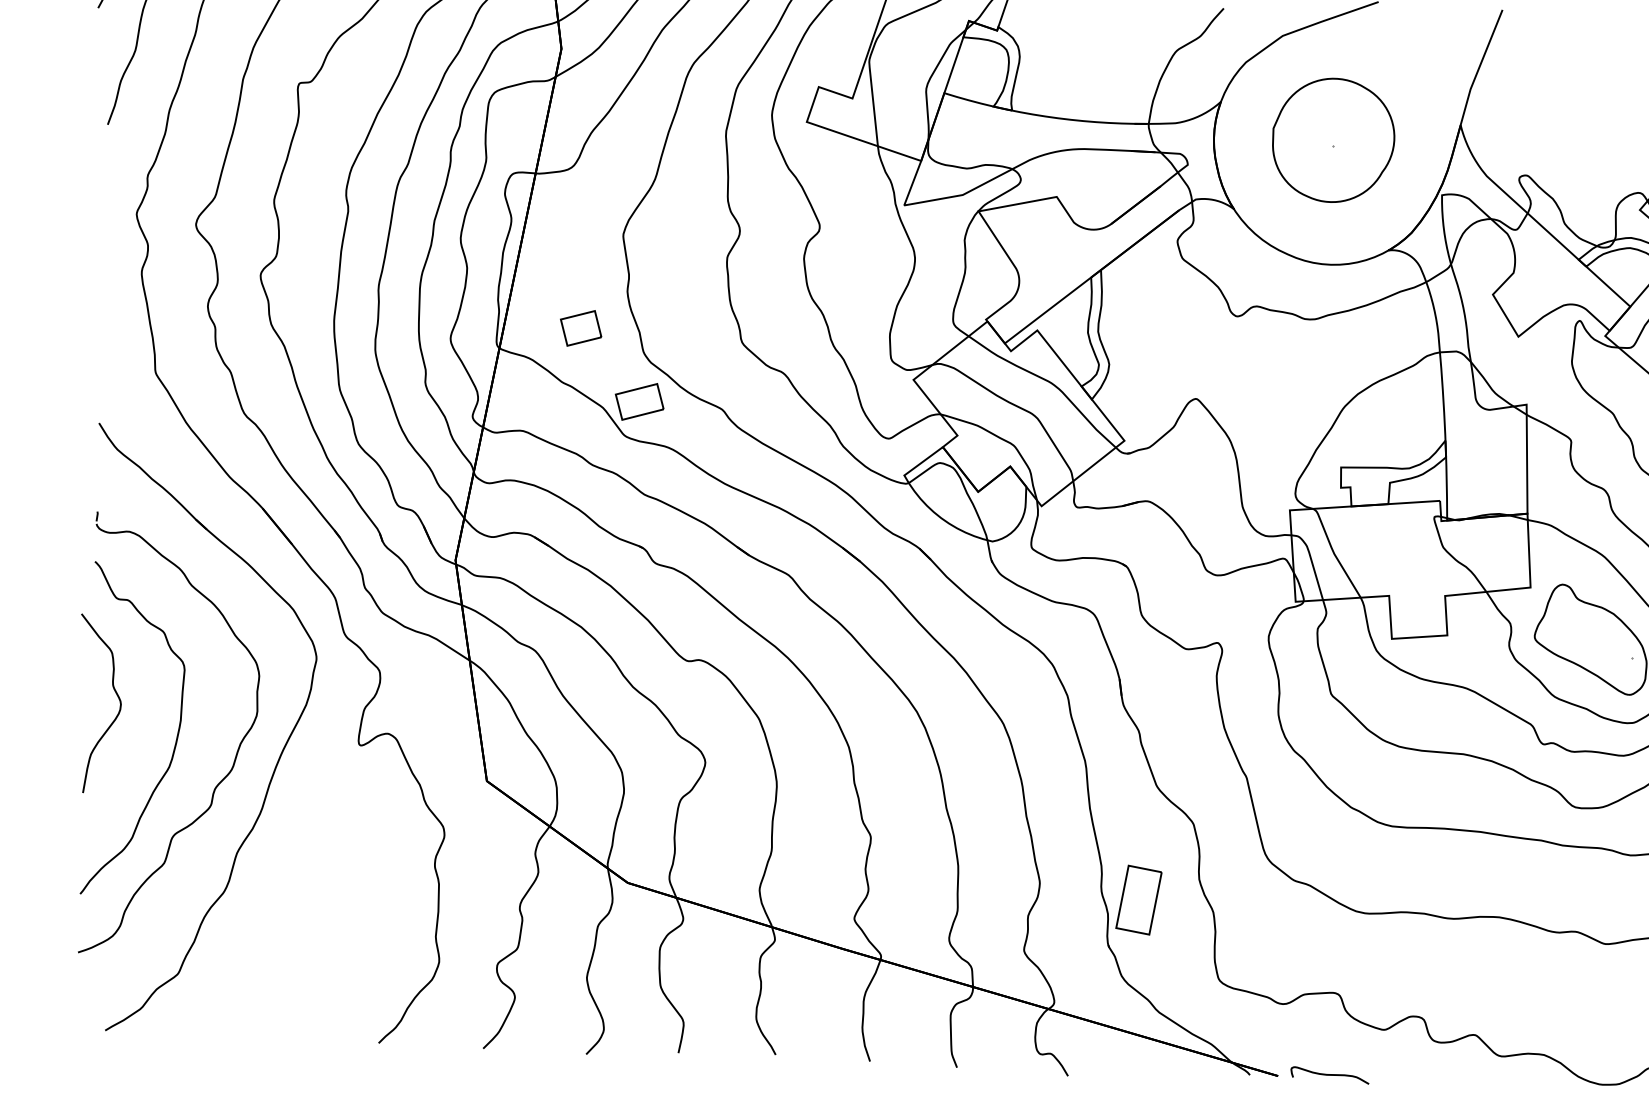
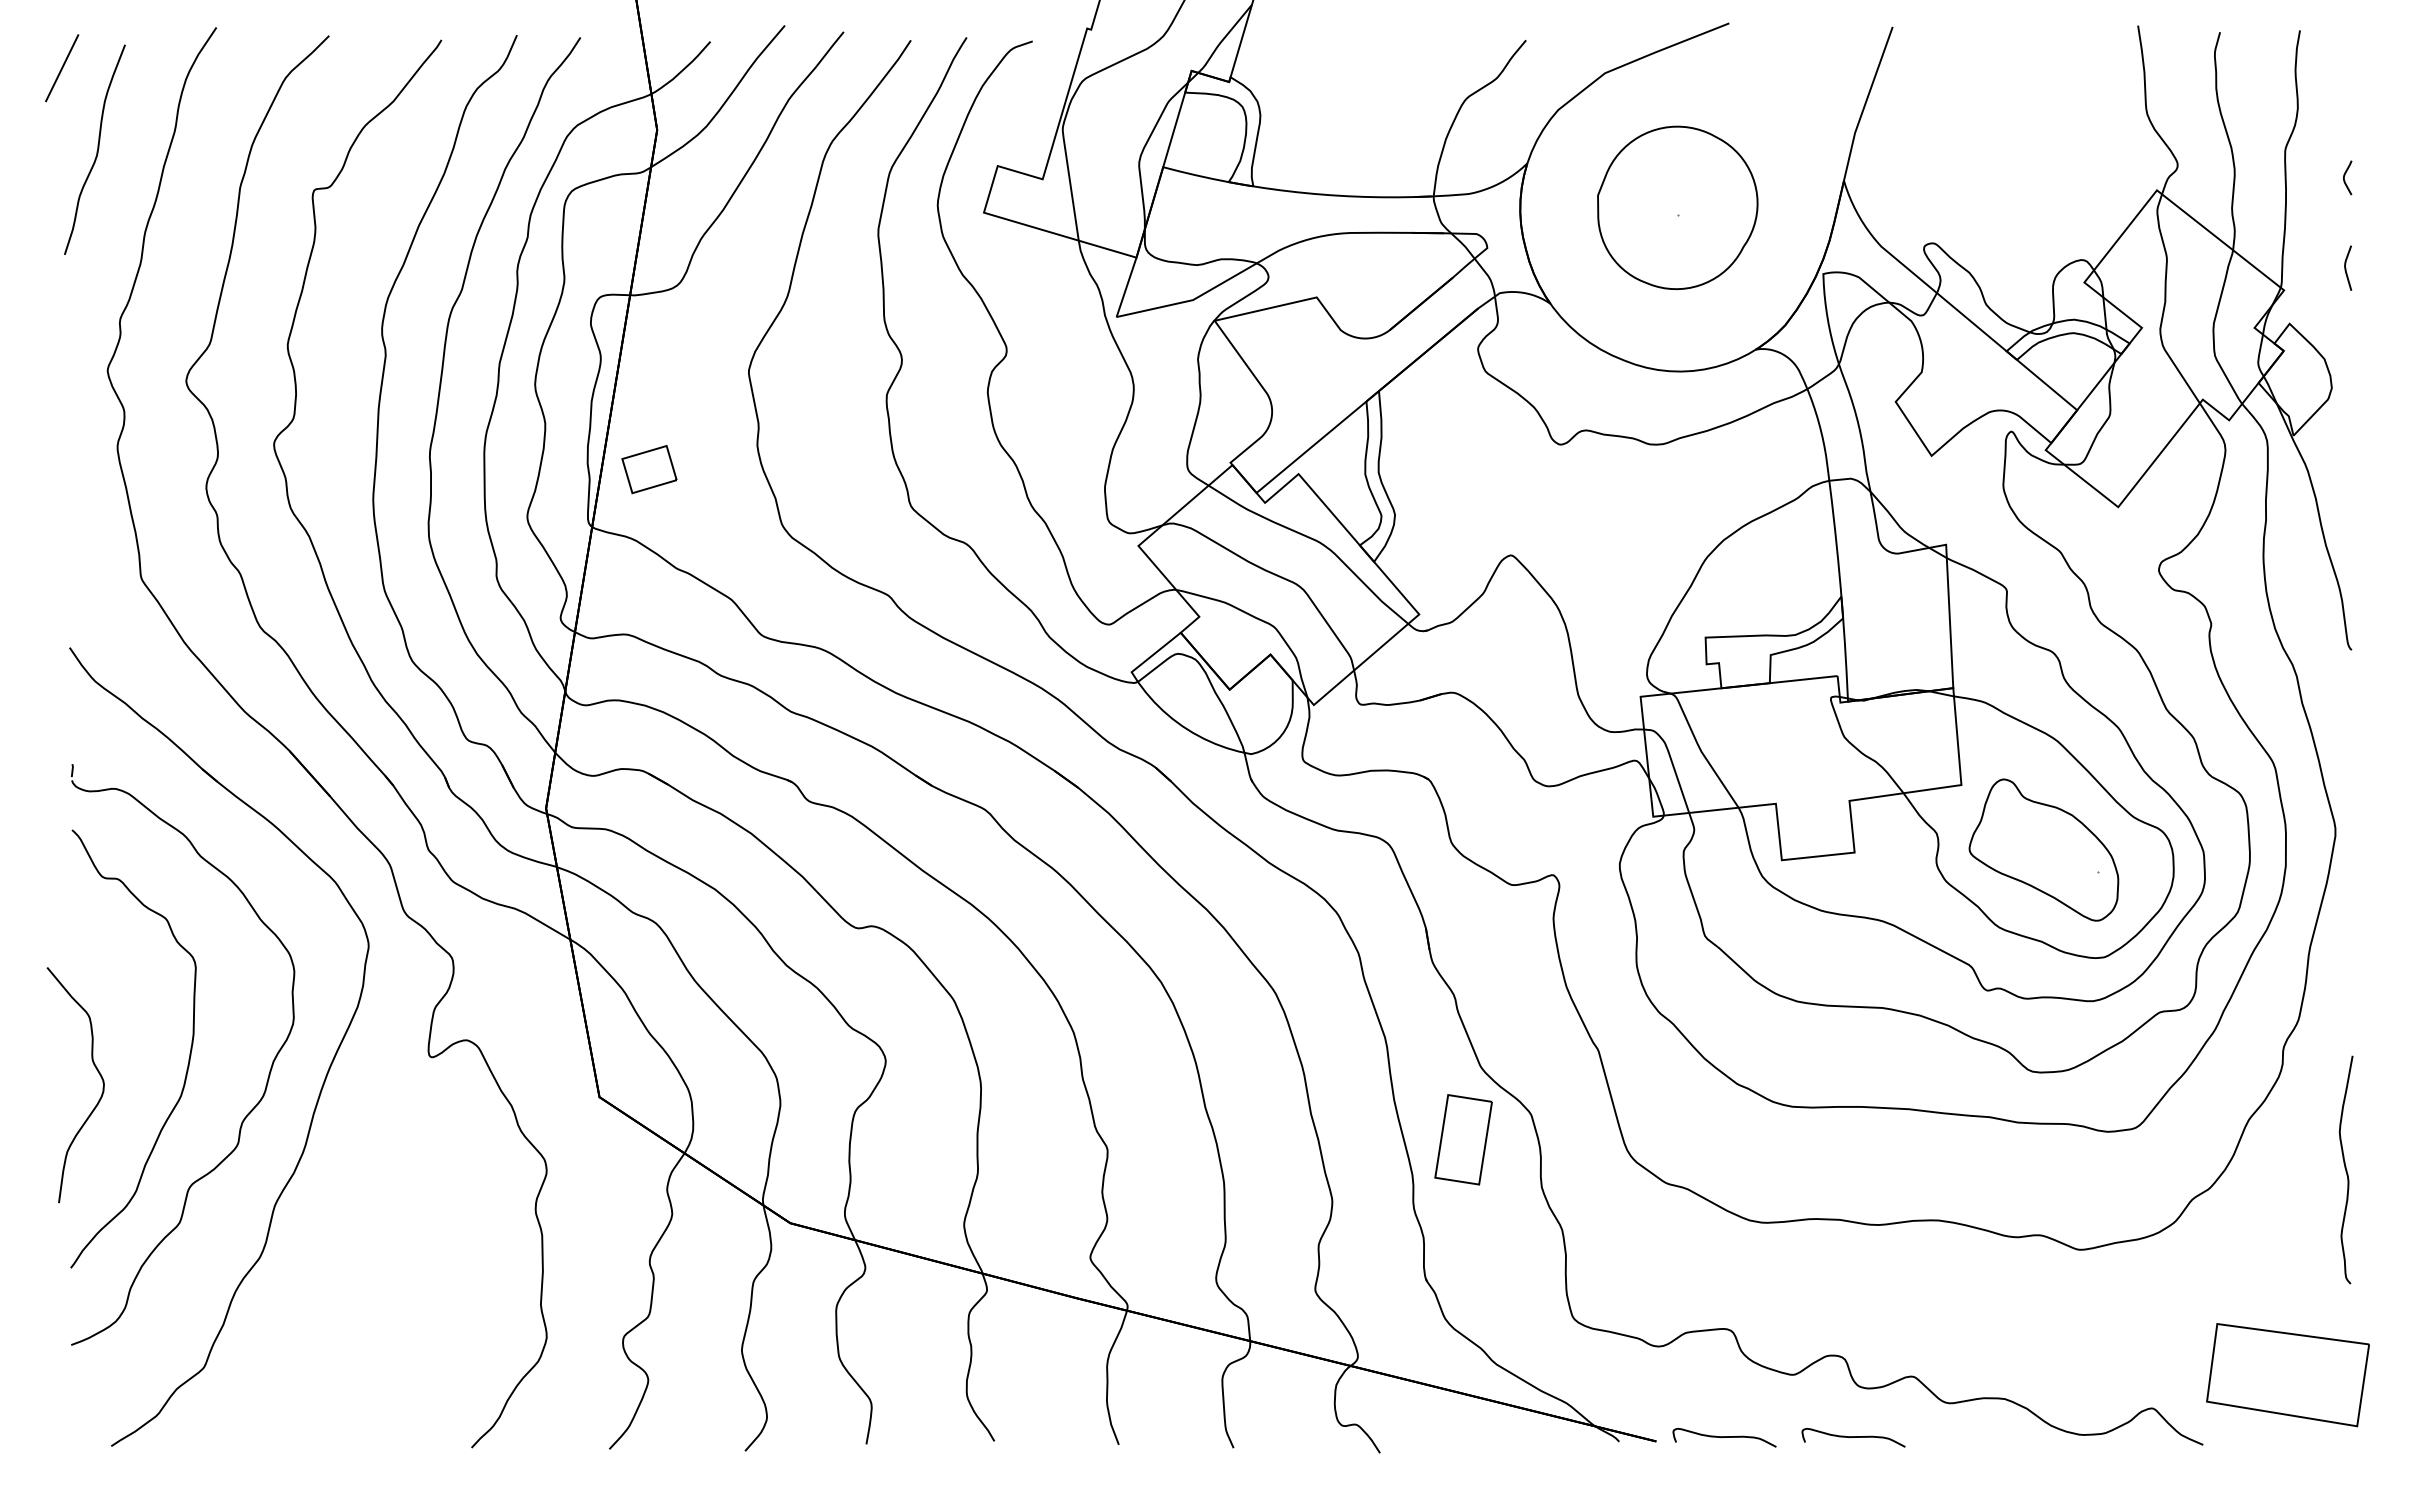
part: (581, 328) -> (649, 469), moved
part: (639, 401) -> (779, 589), removed
curve: (115, 693) -> (96, 1070), moved
part: (1138, 899) -> (1463, 1139), moved
curve: (1427, 1079) -> (1853, 1437), added

